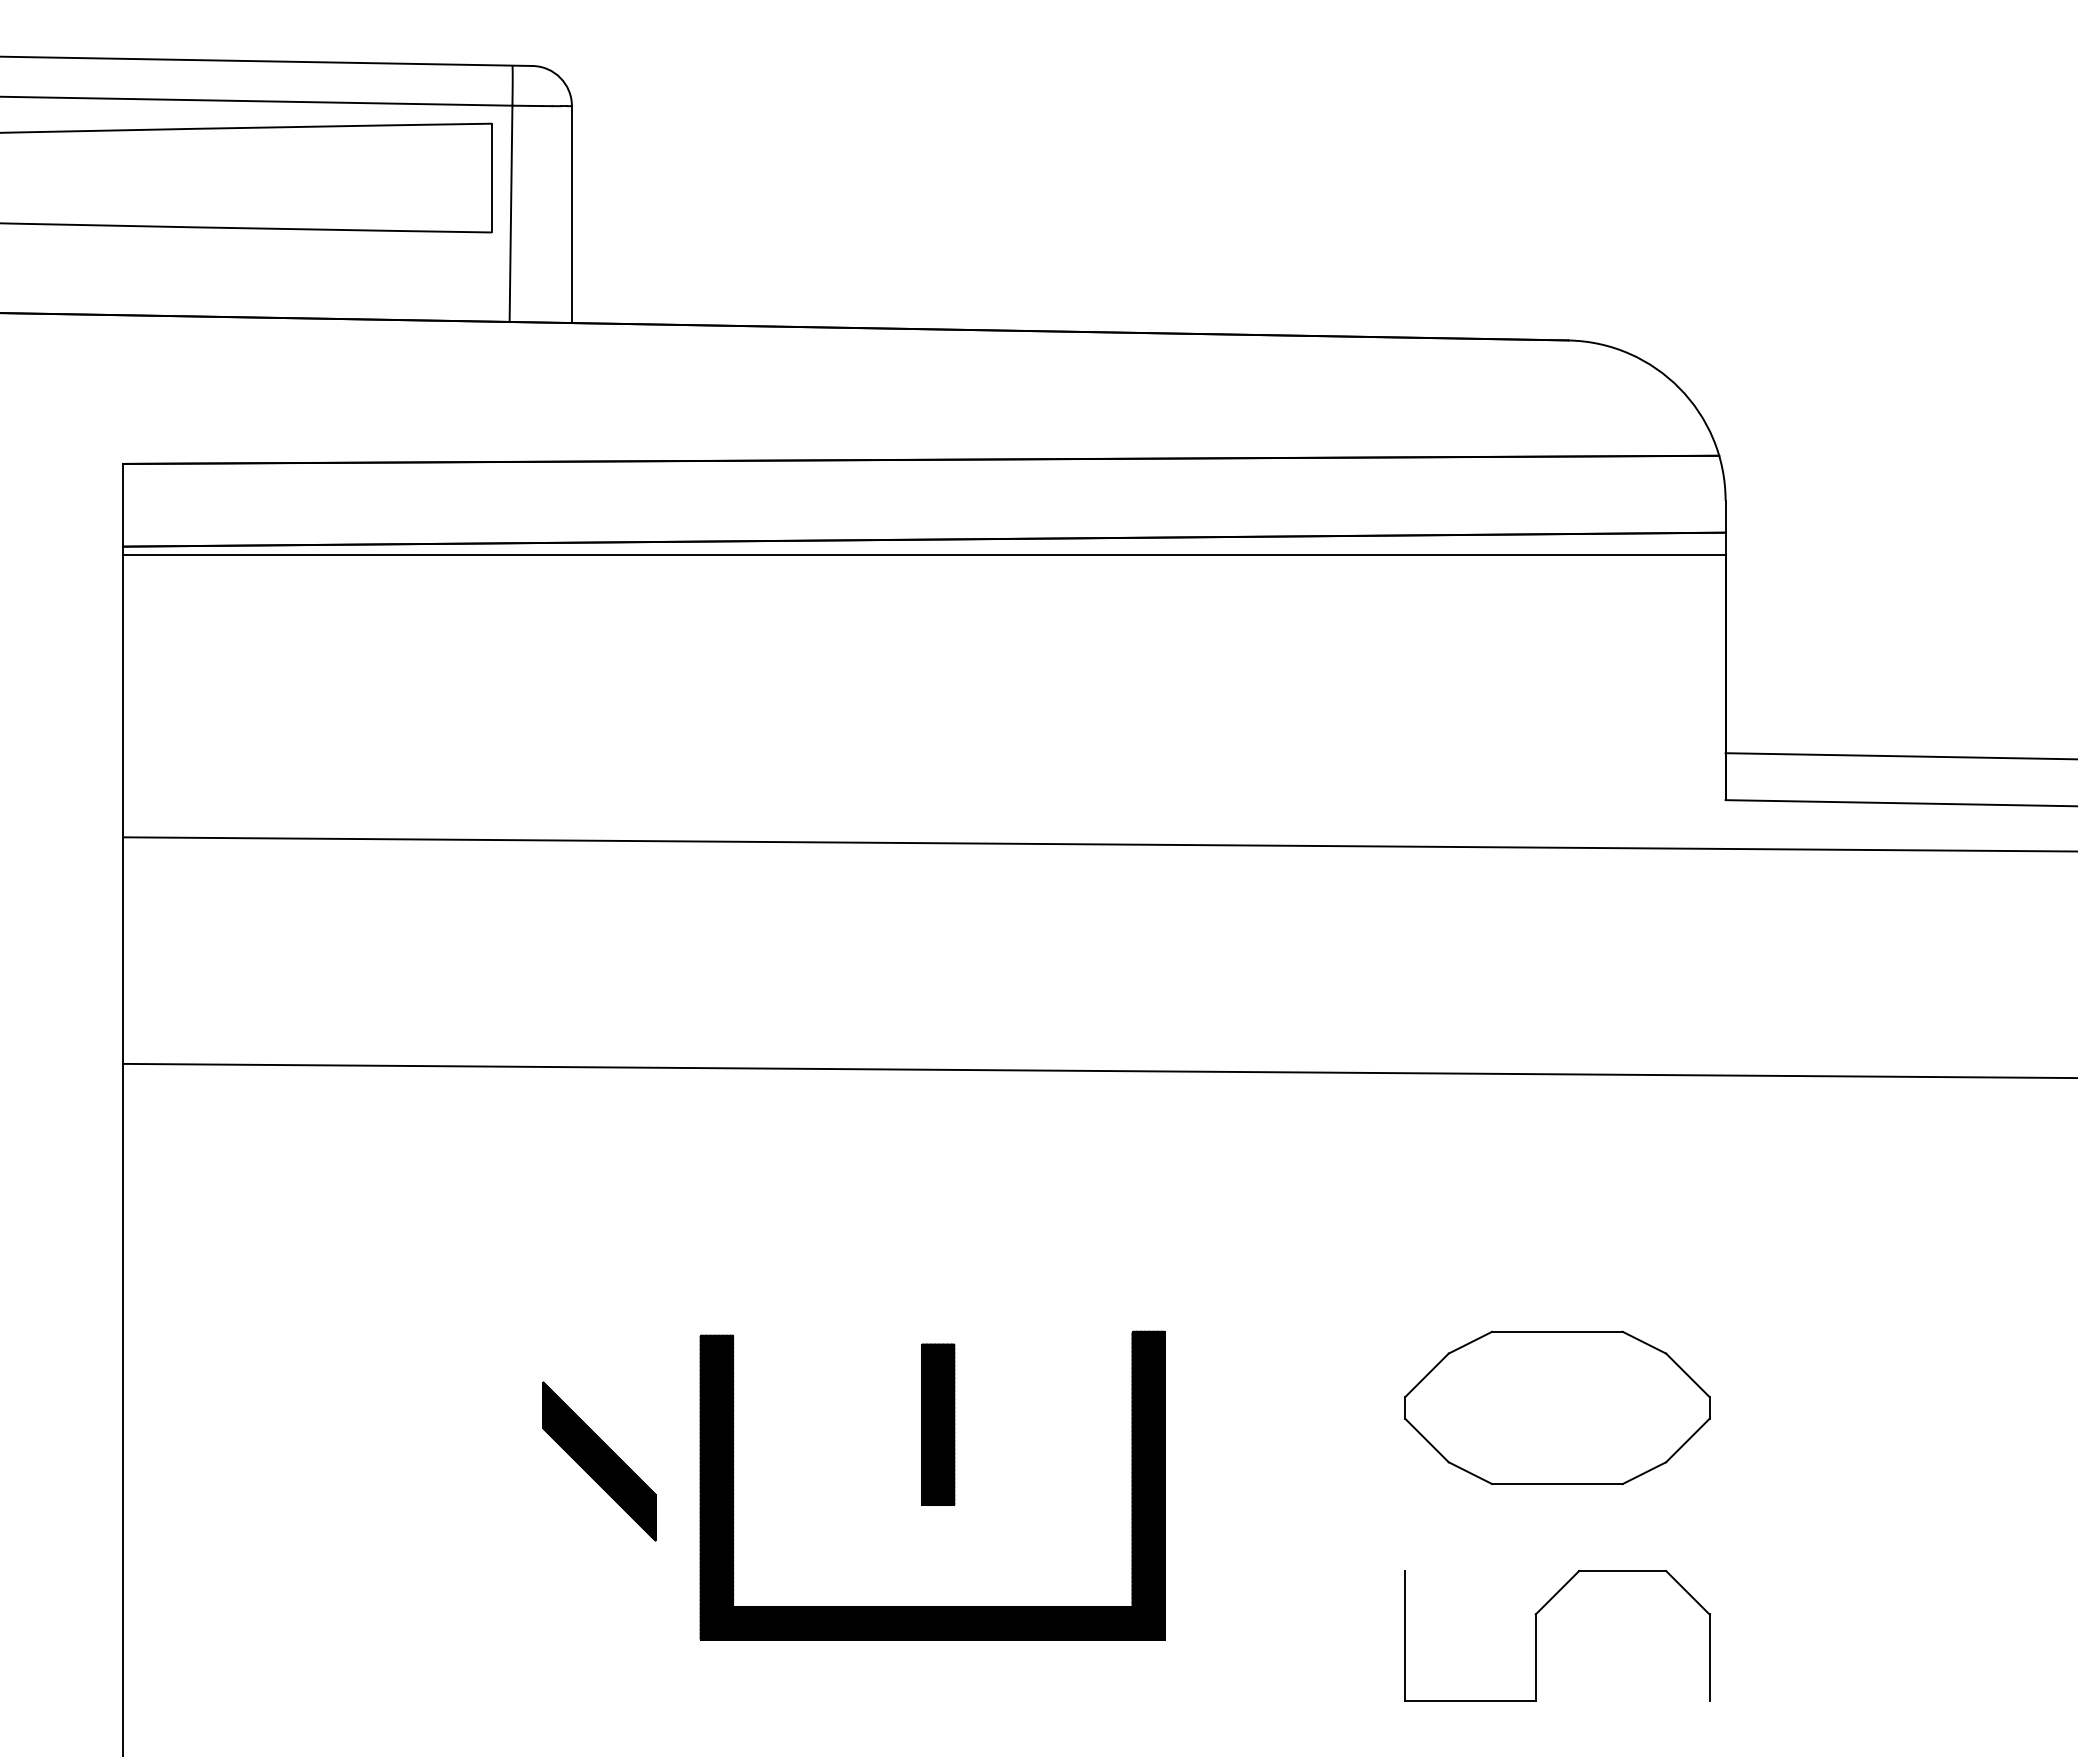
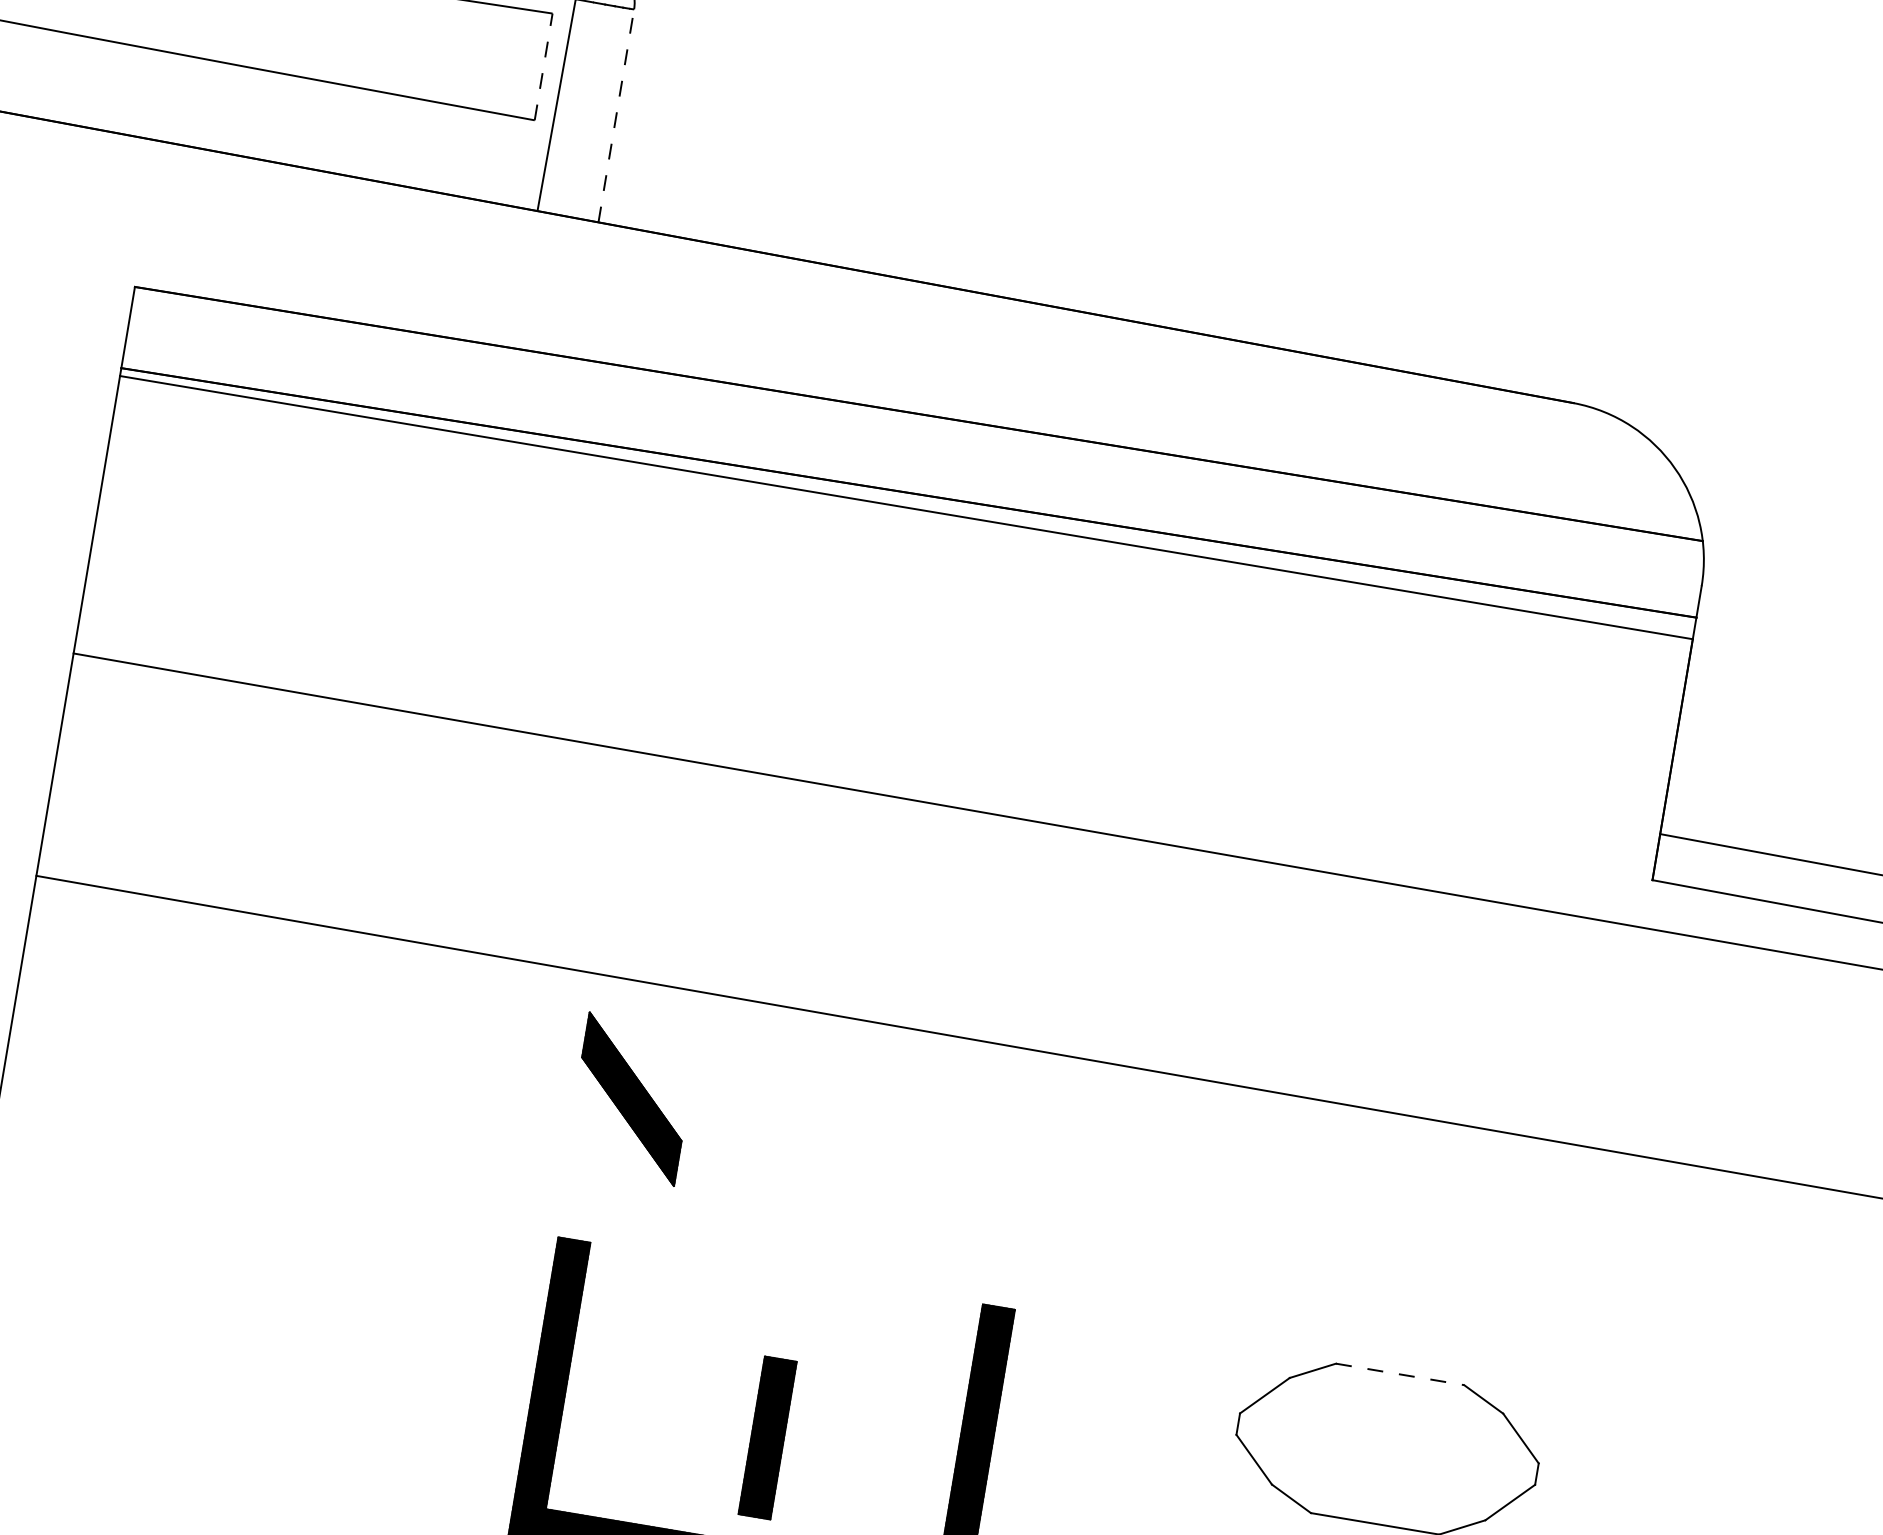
line: (491, 177) -> (543, 66), solid -> dashed
line: (571, 214) -> (615, 115), solid -> dashed
line: (1557, 1331) -> (1400, 1374), solid -> dashed
part: (938, 1424) -> (767, 1437), moved
part: (599, 1461) -> (631, 1099), moved

